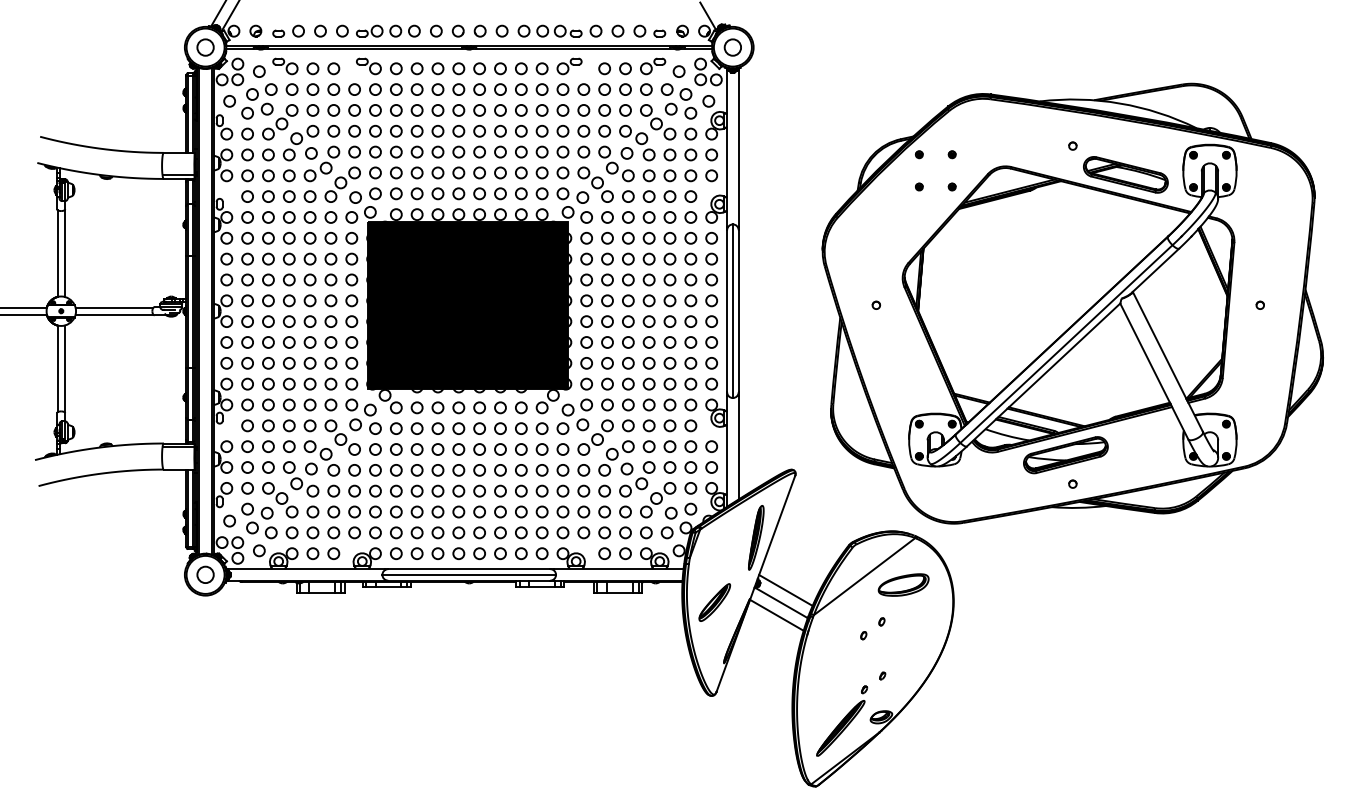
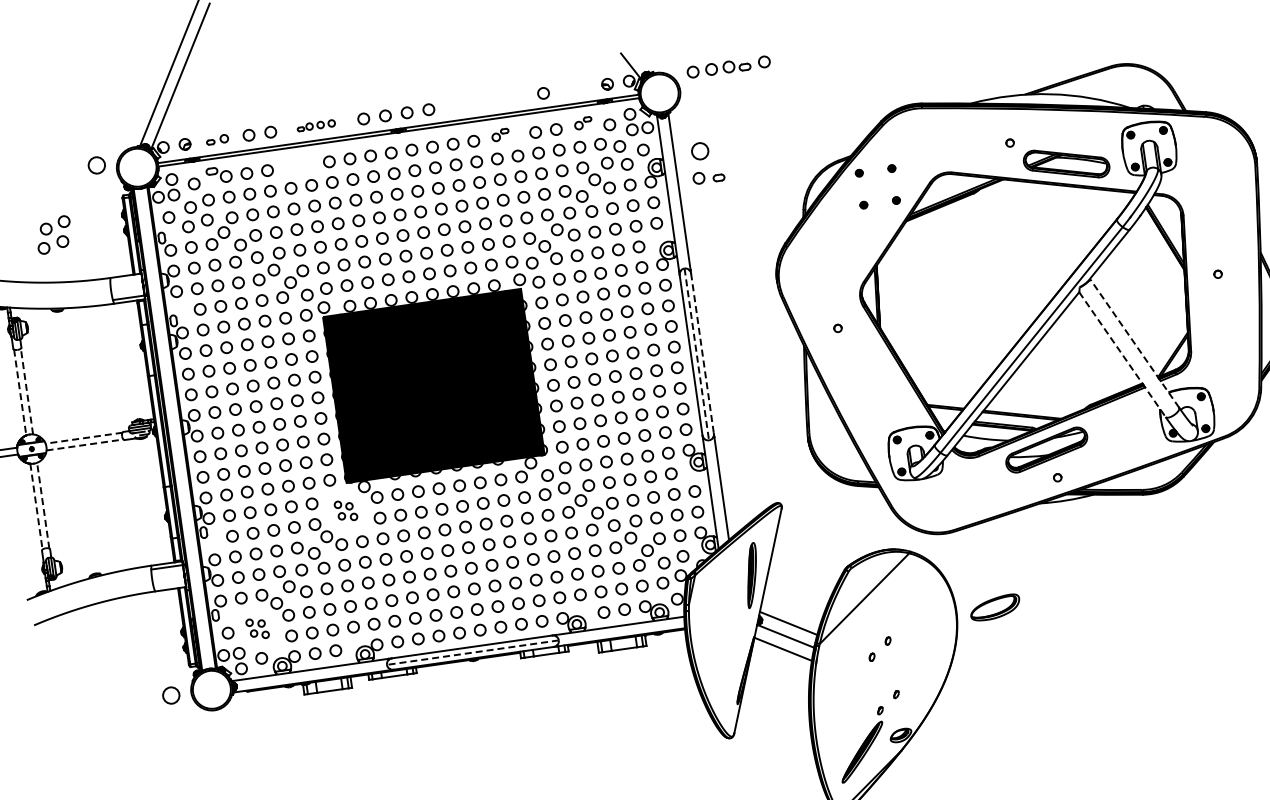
part: (288, 30) -> (217, 139), size x0.7
part: (388, 30) -> (316, 125), size x0.6
part: (559, 30) -> (728, 66), moved
part: (649, 30) -> (708, 176), moved
circle: (205, 47) -> (96, 165), moved
circle: (732, 47) -> (699, 151), moved
part: (368, 66) -> (301, 163), removed
part: (569, 66) -> (500, 135), size x0.7
part: (653, 66) -> (583, 123), size x0.7
part: (113, 102) -> (54, 235), added
line: (64, 253) -> (26, 391), solid -> dashed
line: (57, 254) -> (20, 393), solid -> dashed
line: (114, 307) -> (84, 437), solid -> dashed
line: (732, 311) -> (696, 354), solid -> dashed
line: (738, 311) -> (702, 353), solid -> dashed
line: (114, 314) -> (85, 444), solid -> dashed
line: (1167, 361) -> (1134, 342), solid -> dashed
line: (64, 368) -> (43, 505), solid -> dashed
line: (57, 369) -> (36, 507), solid -> dashed
line: (1154, 371) -> (1122, 354), solid -> dashed
part: (363, 416) -> (345, 510), size x0.6
part: (259, 520) -> (257, 628), size x0.6
circle: (205, 574) -> (171, 695), moved
line: (469, 574) -> (473, 652), solid -> dashed
part: (903, 584) -> (994, 607), moved
part: (714, 602) -> (719, 645), removed

